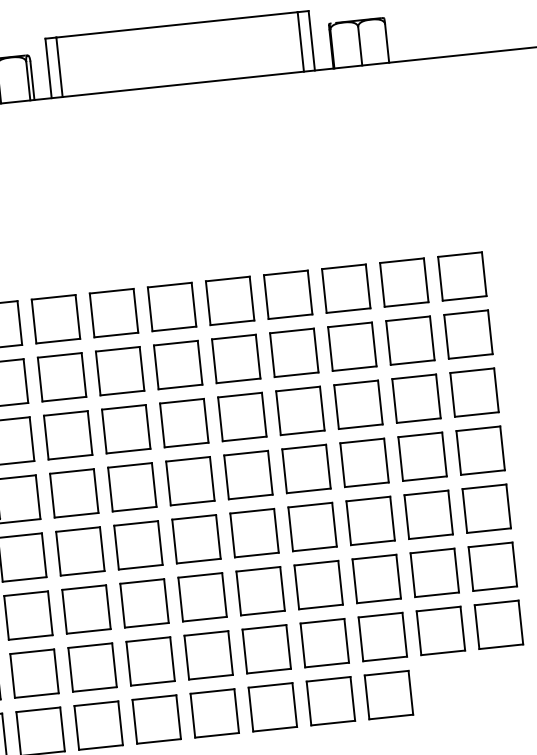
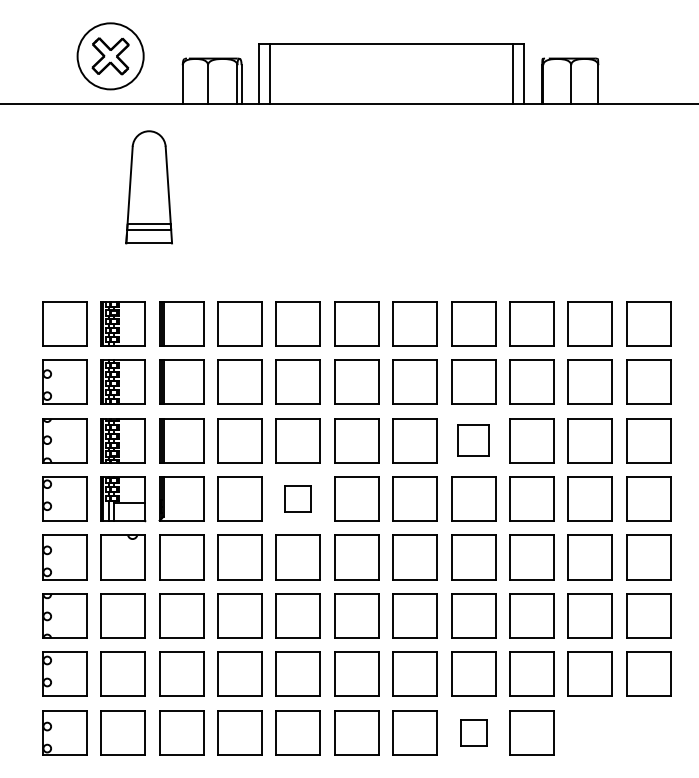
part: (300, 410) -> (473, 440), size x0.7
part: (131, 486) -> (297, 498), size x0.6
part: (330, 701) -> (473, 732), size x0.6

